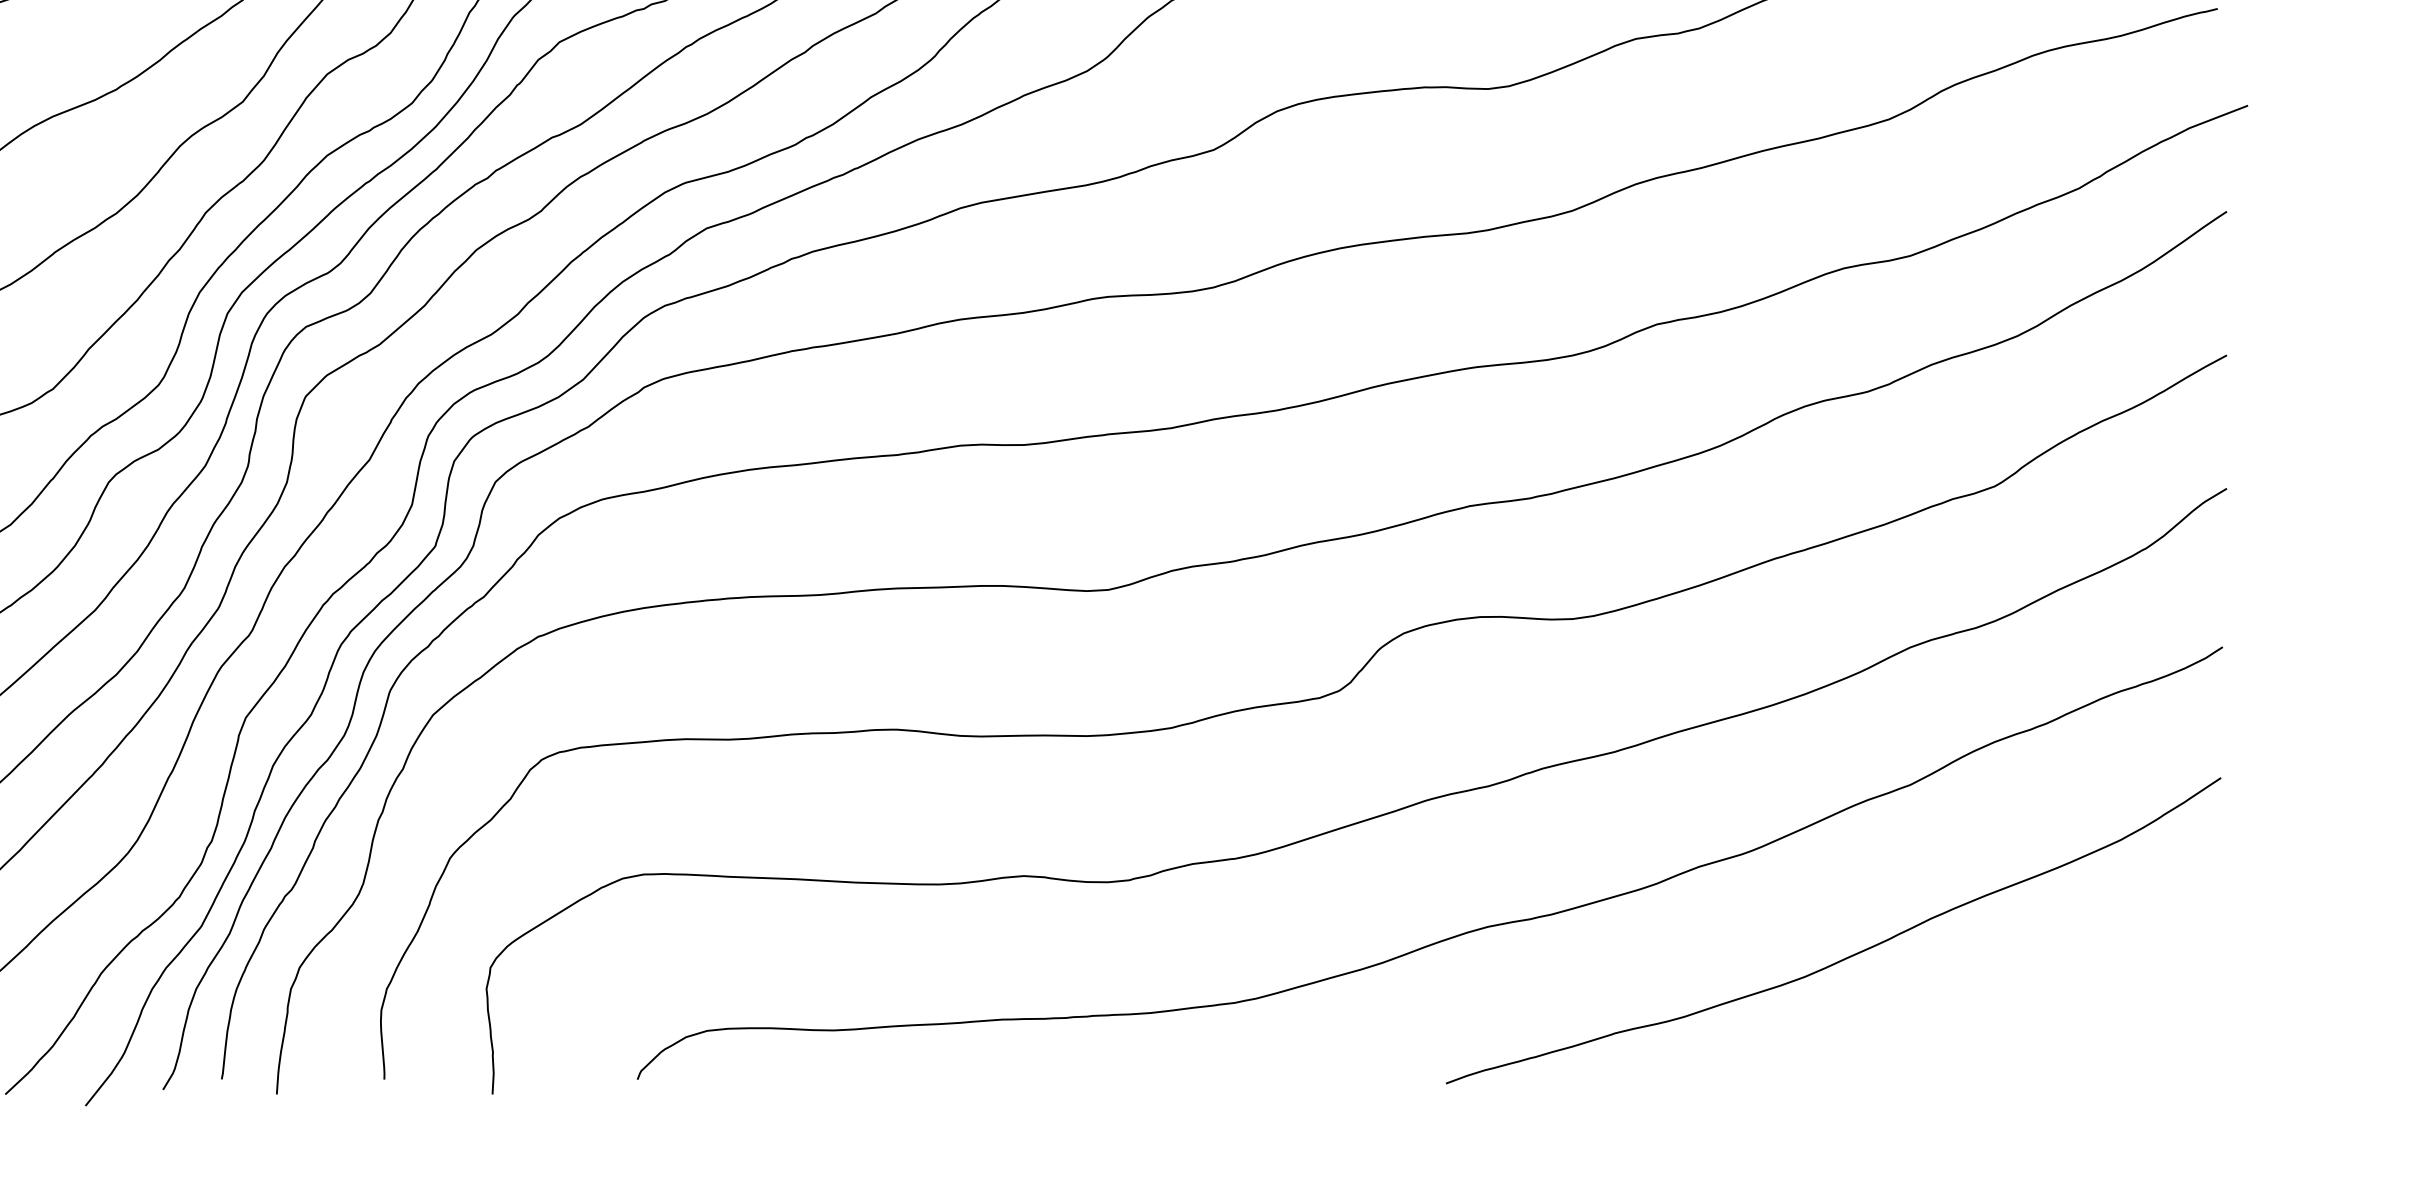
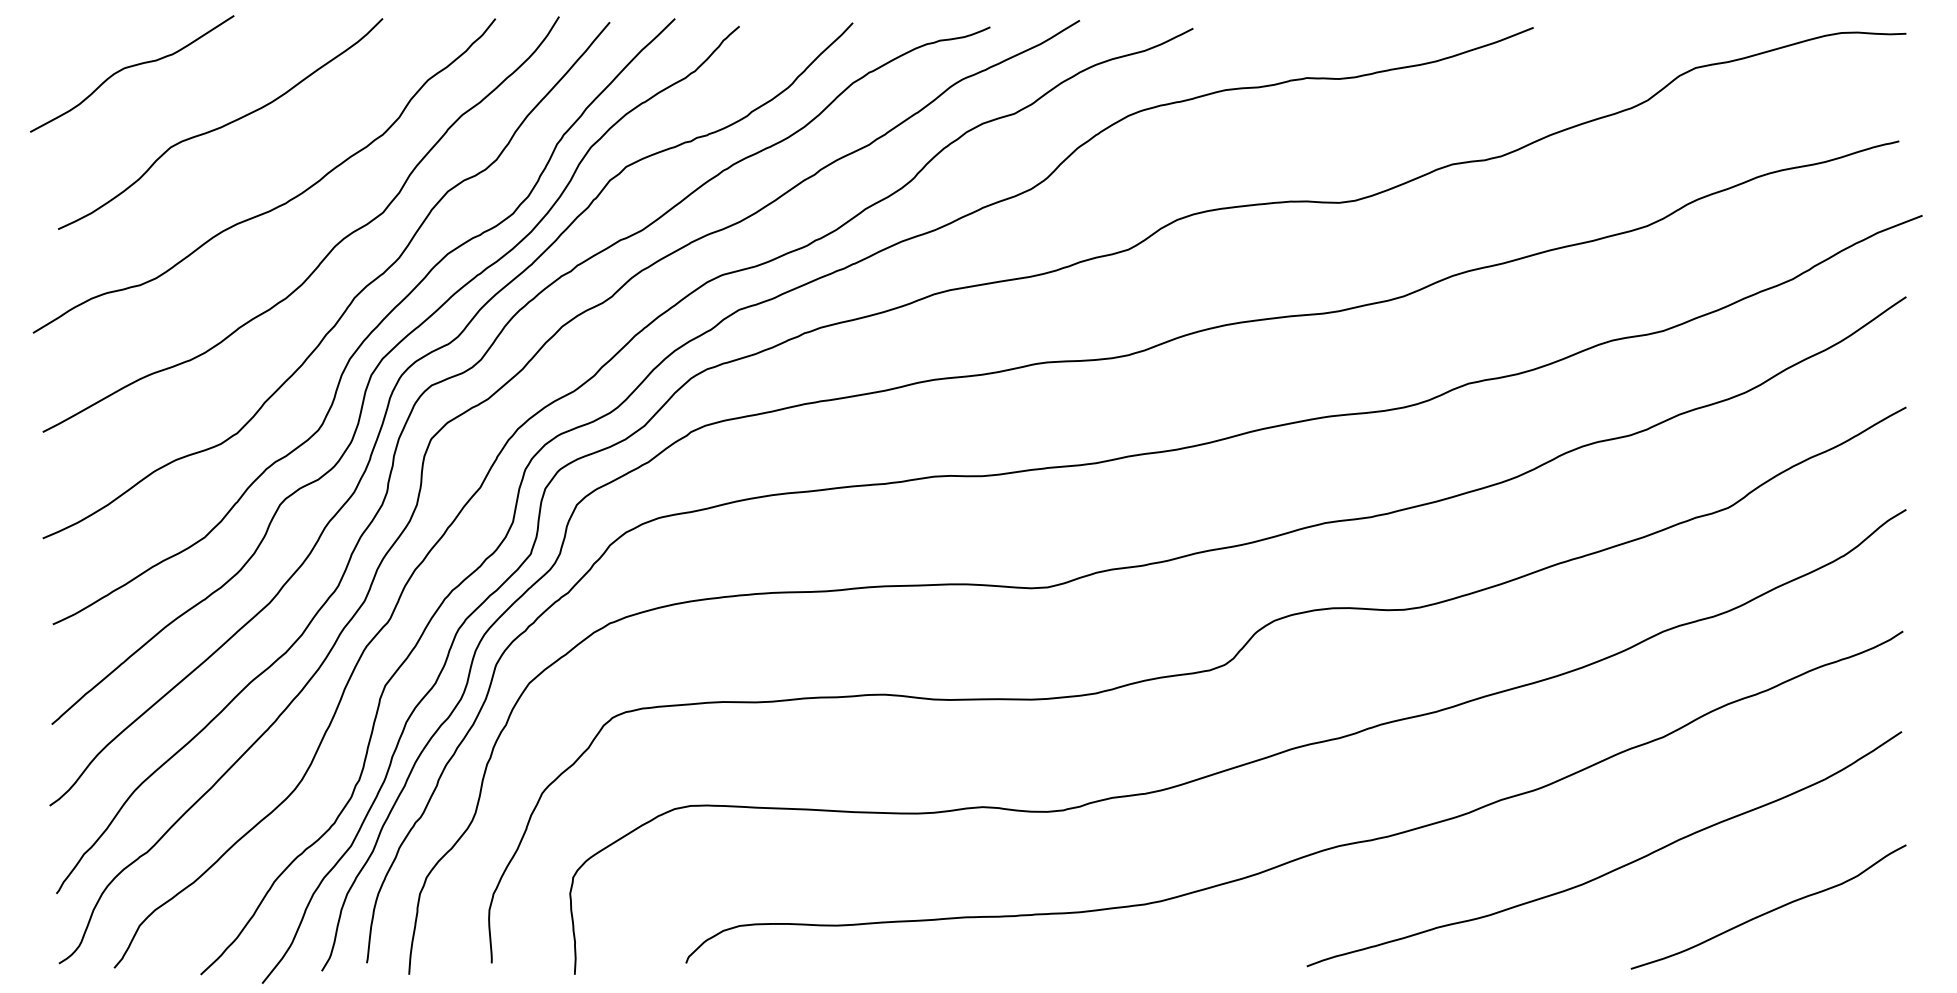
curve: (2048, 1010) -> (1769, 910), added

